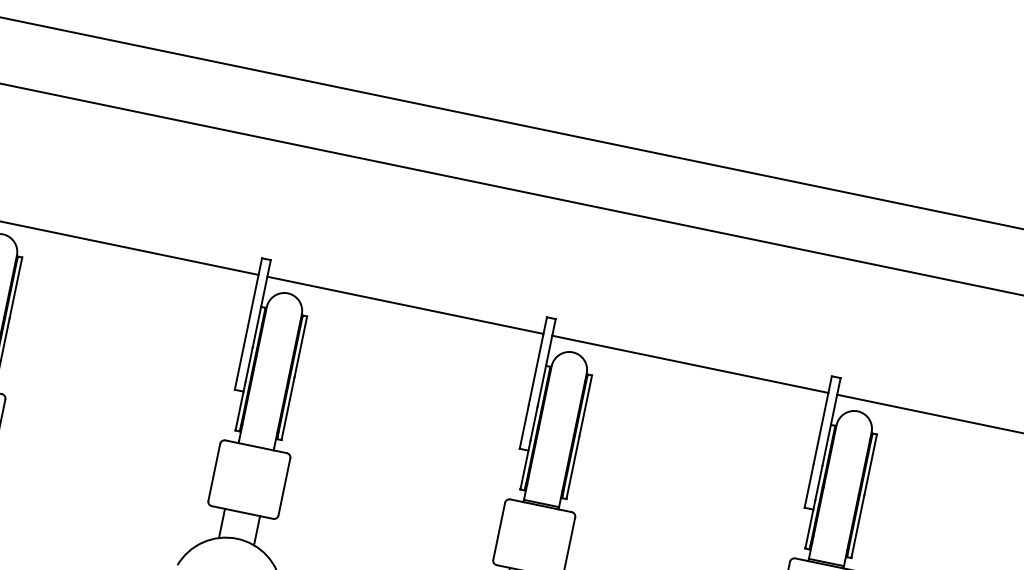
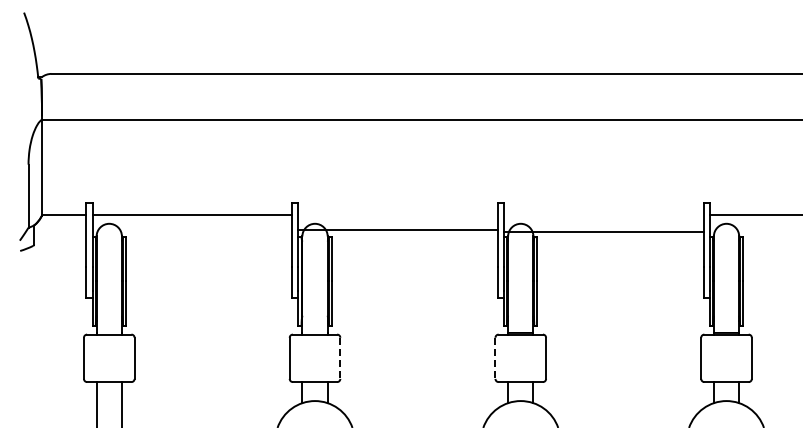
line: (404, 305) -> (397, 230), moved
line: (689, 364) -> (603, 232), moved
line: (284, 487) -> (340, 358), solid -> dashed
line: (499, 531) -> (495, 358), solid -> dashed

